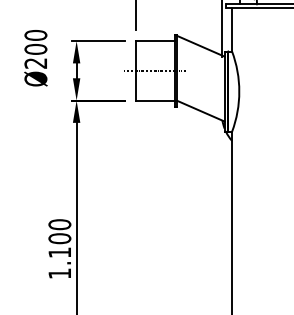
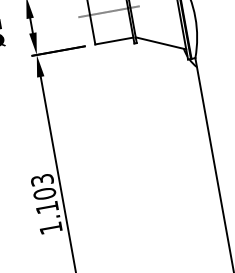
text: (59, 224) -> (41, 179), 1.100 -> 1.103

